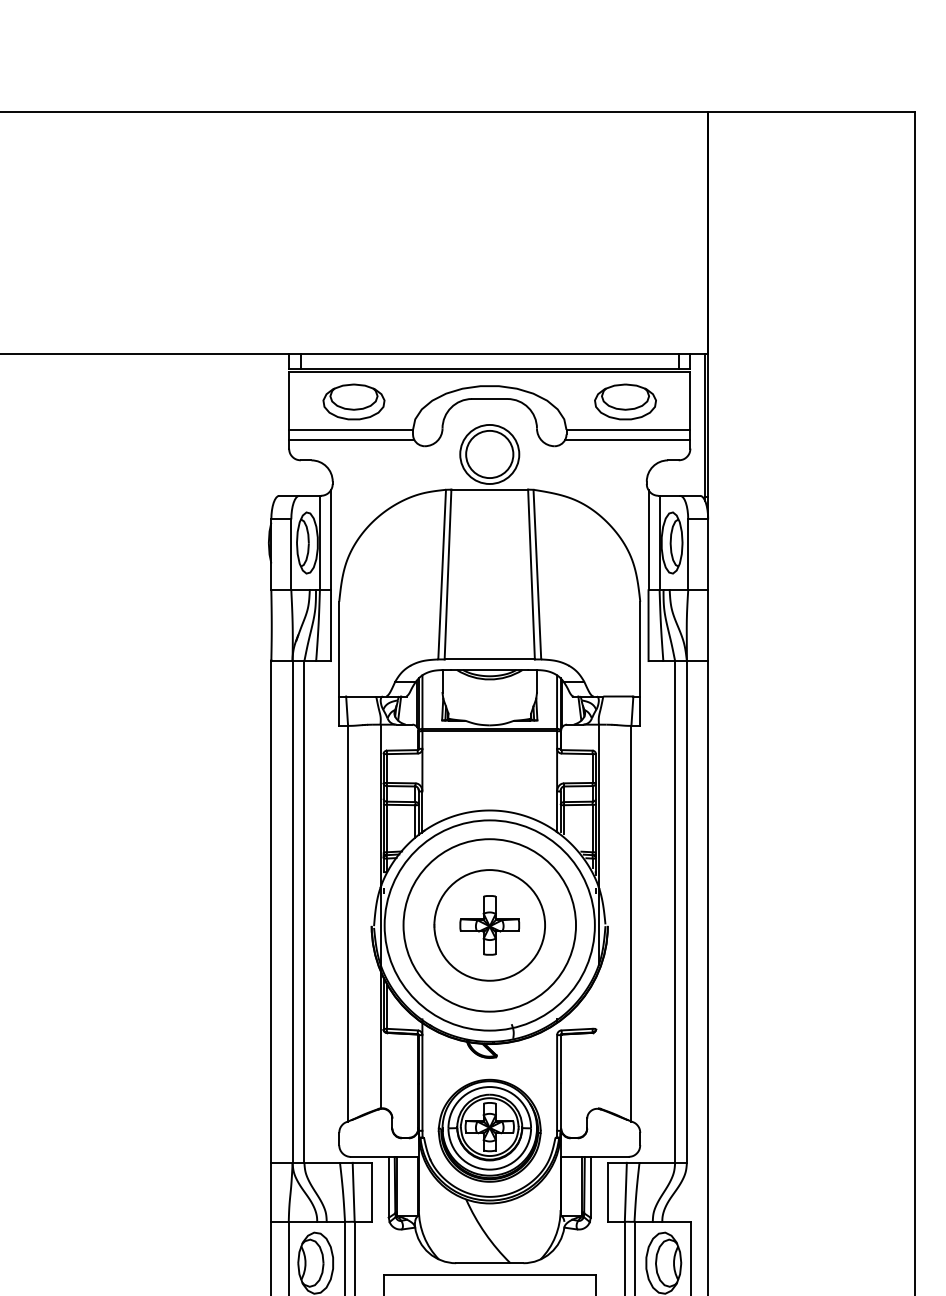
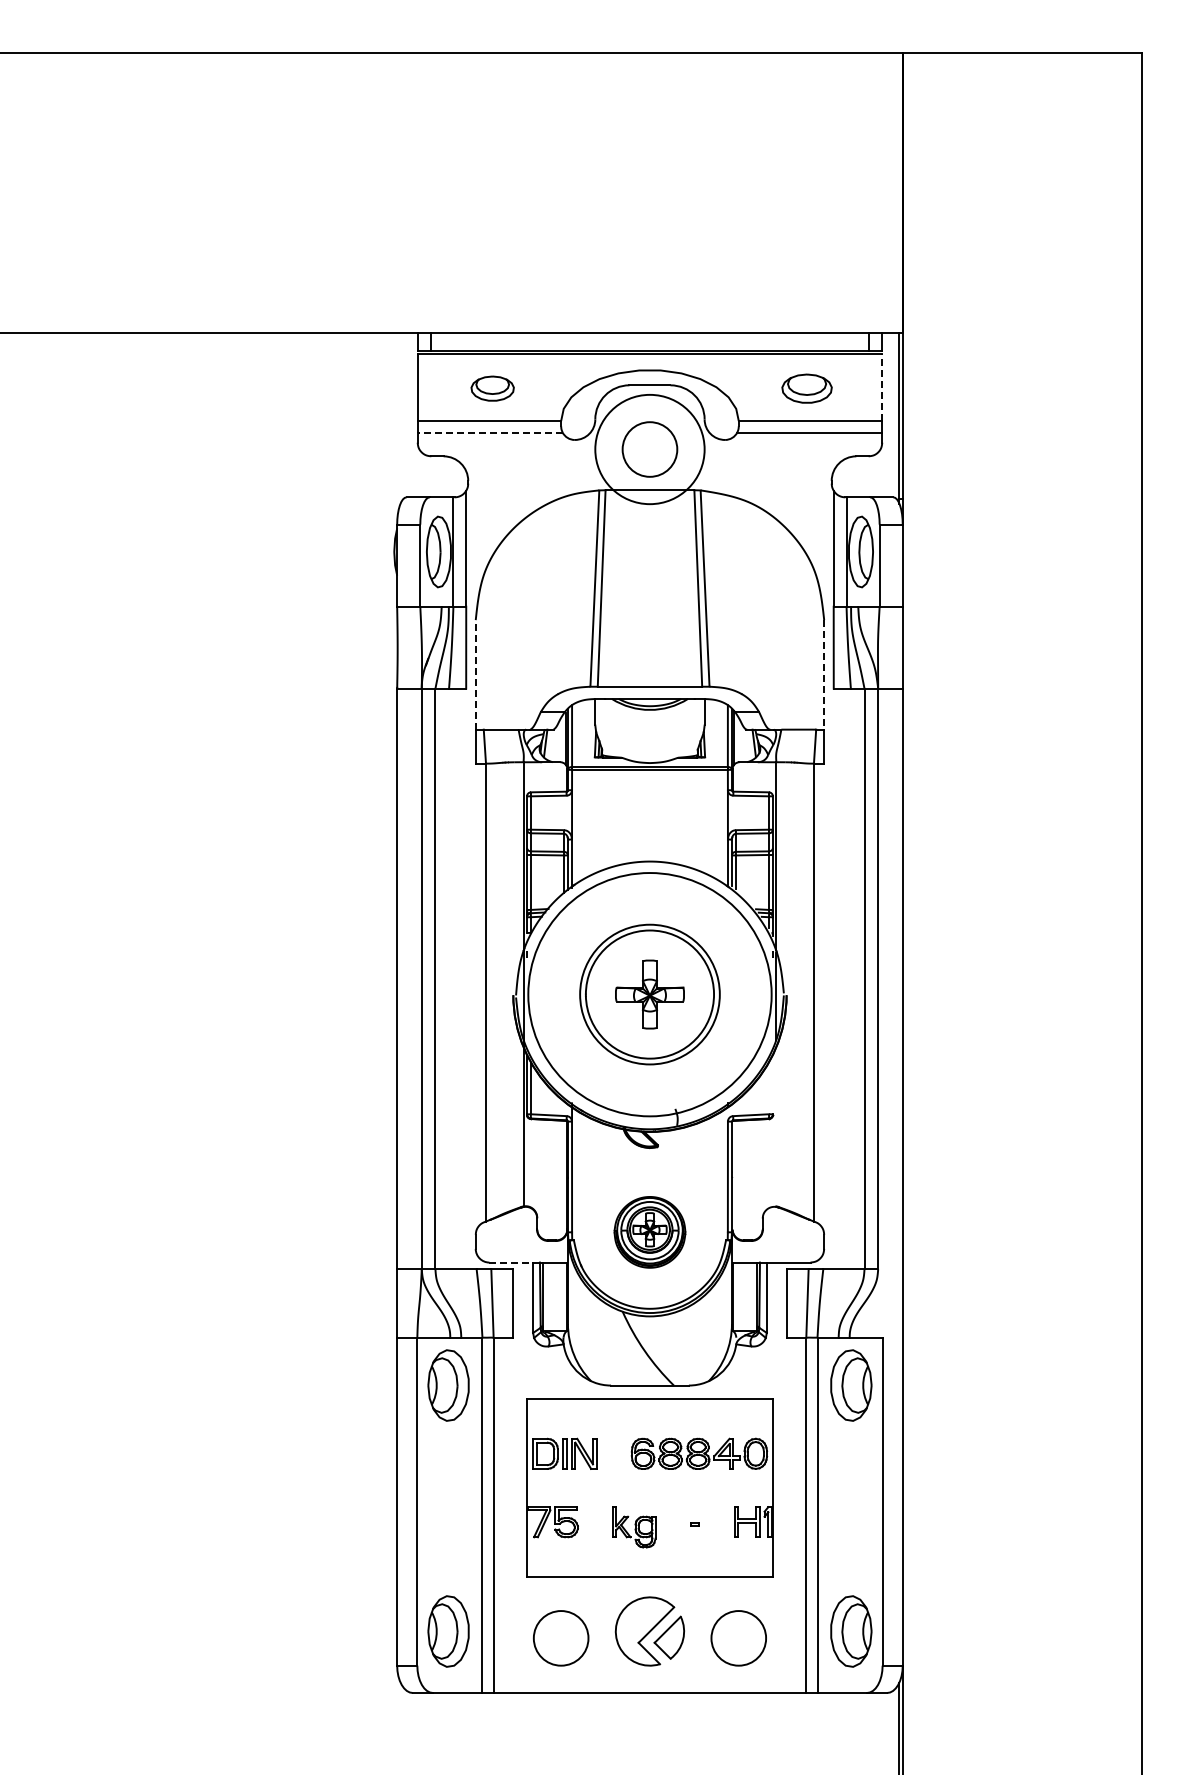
line: (690, 400) -> (882, 387), solid -> dashed
part: (353, 401) -> (492, 388), size x0.6
part: (625, 401) -> (806, 388), size x0.7
line: (351, 439) -> (489, 432), solid -> dashed
circle: (489, 454) -> (649, 449), size x1.6
line: (339, 648) -> (475, 674), solid -> dashed
line: (640, 648) -> (824, 674), solid -> dashed
circle: (489, 925) -> (649, 994), size x0.7
part: (489, 1130) -> (649, 1232), size x0.6
line: (370, 1156) -> (511, 1262), solid -> dashed

